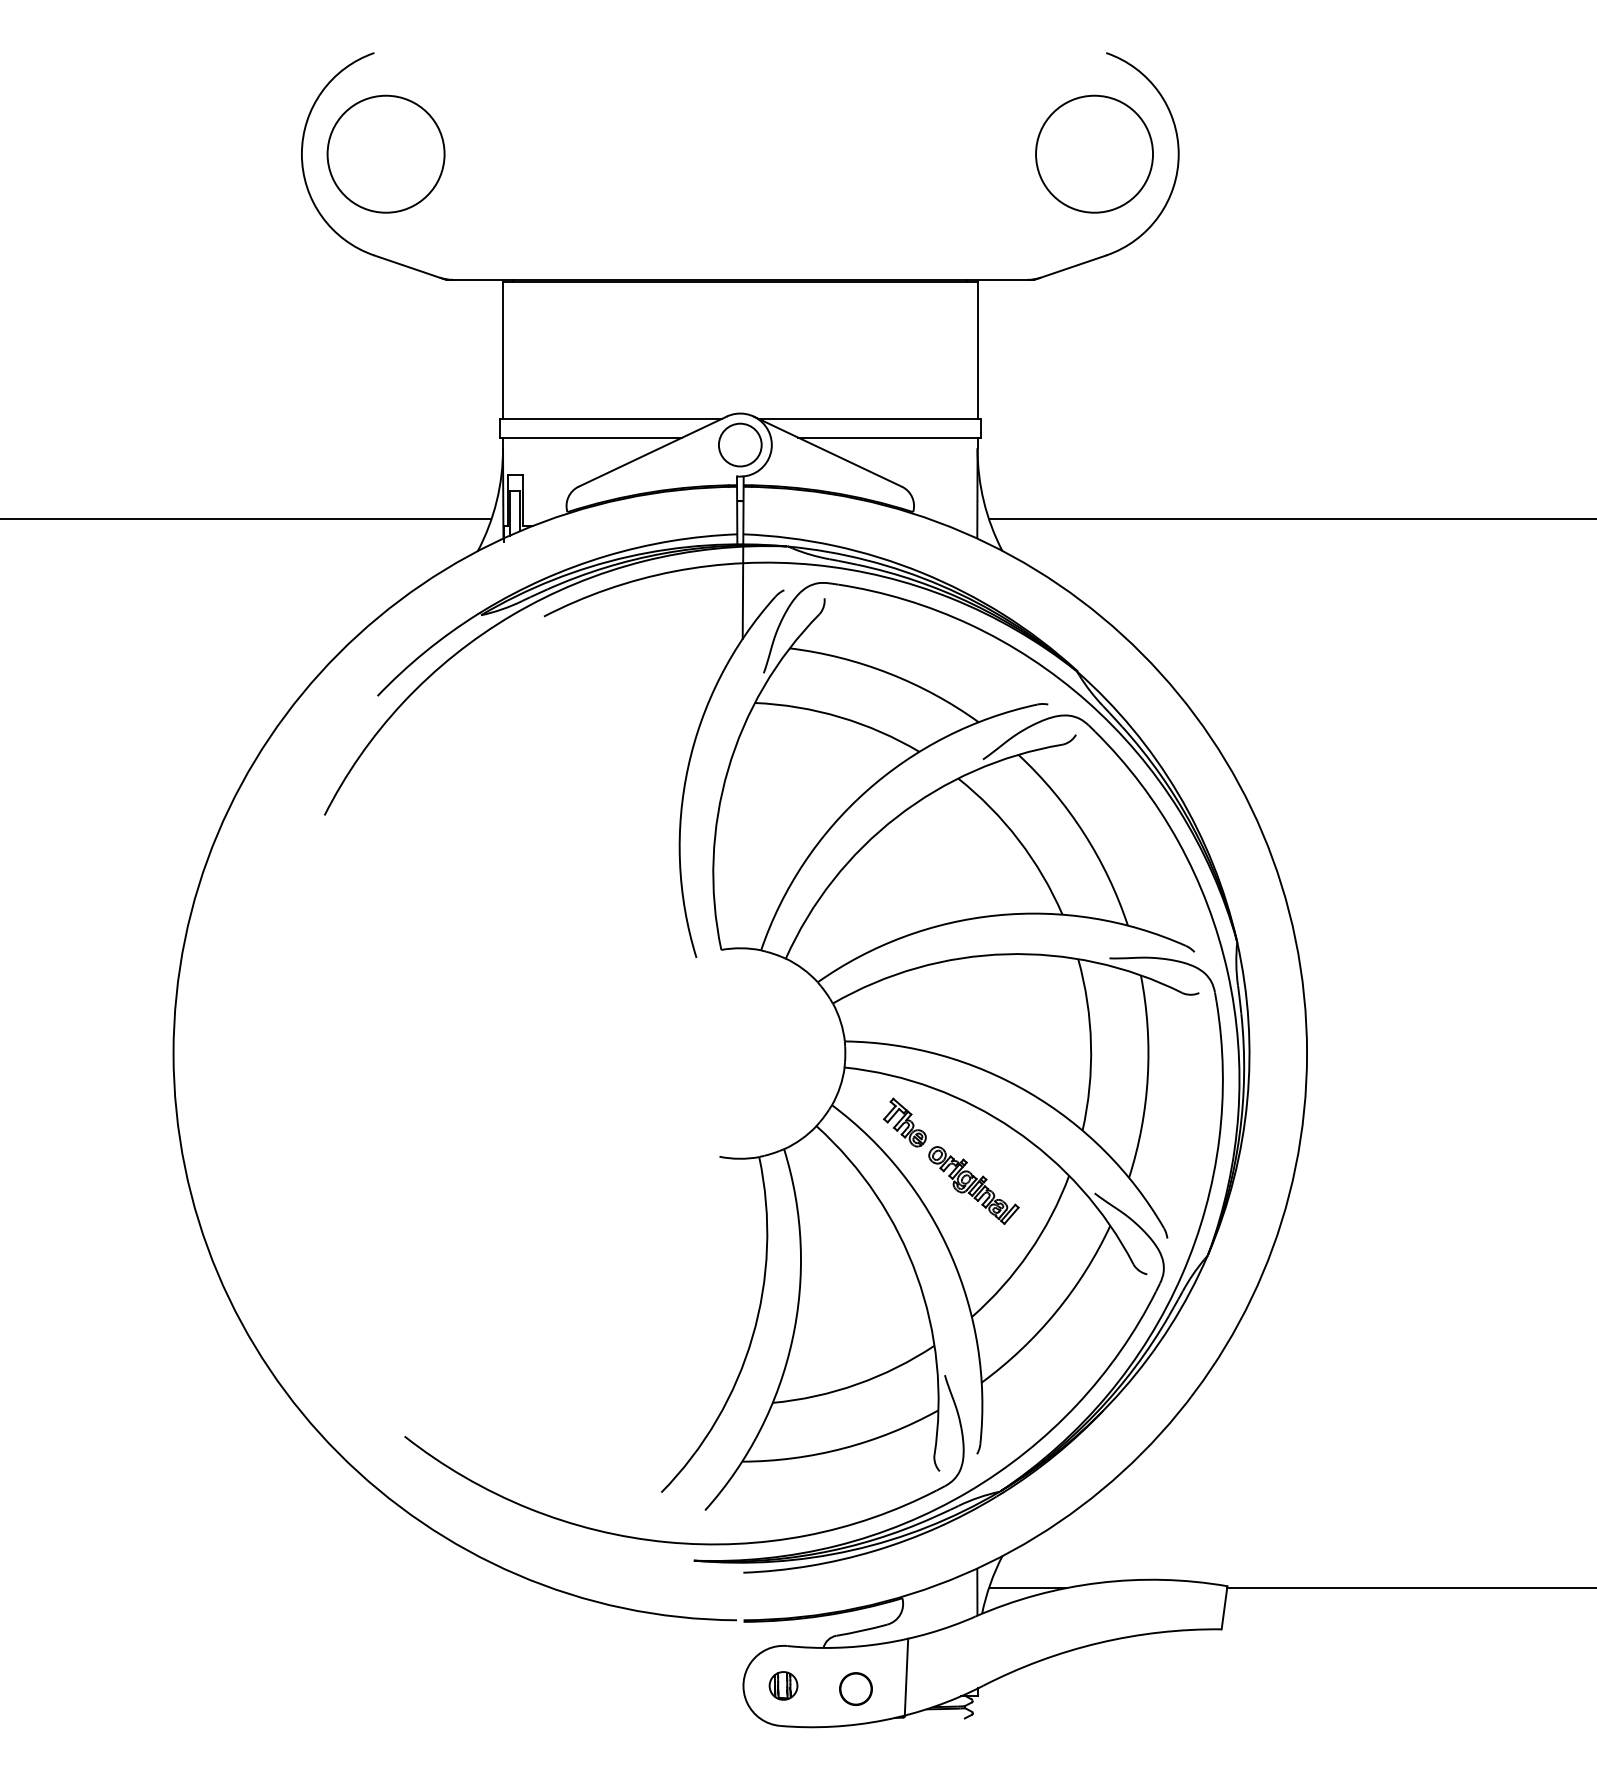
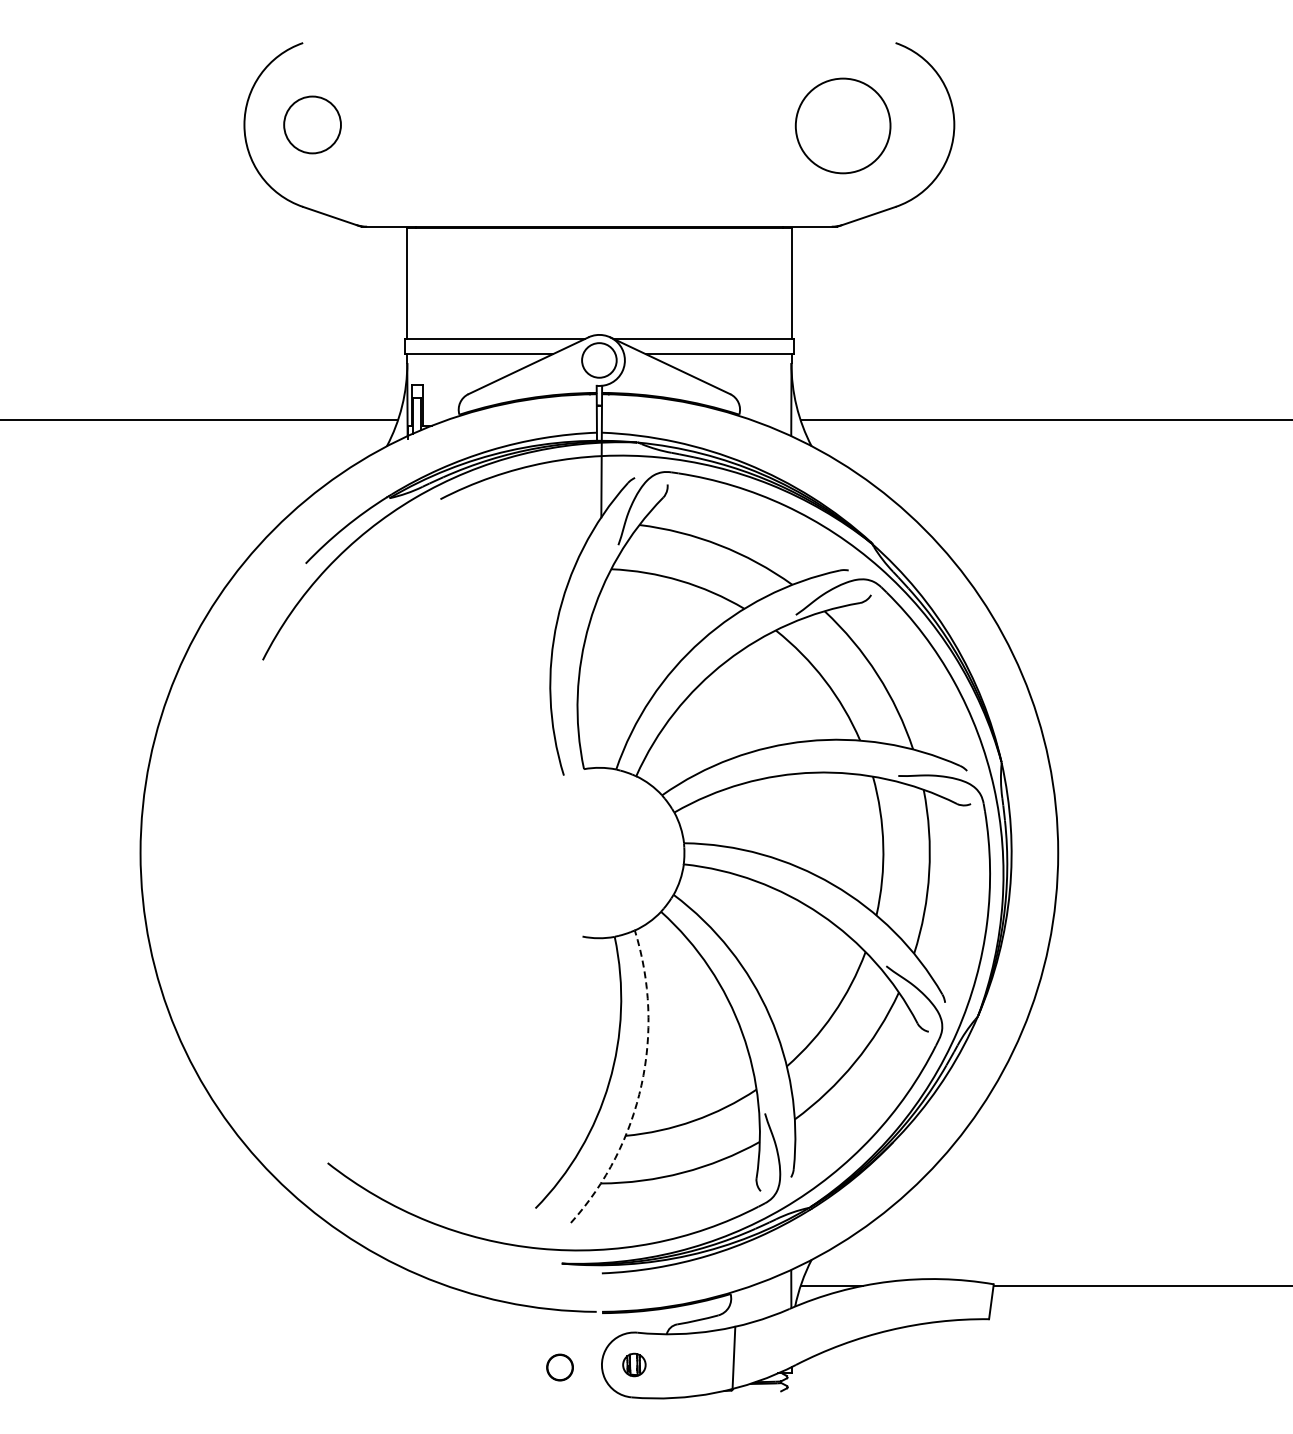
circle: (385, 153) -> (312, 124), size x0.6
circle: (1093, 153) -> (842, 125), moved
part: (950, 1161) -> (769, 940), removed
arc: (792, 1340) -> (641, 1085), solid -> dashed
part: (855, 1688) -> (559, 1367), moved

